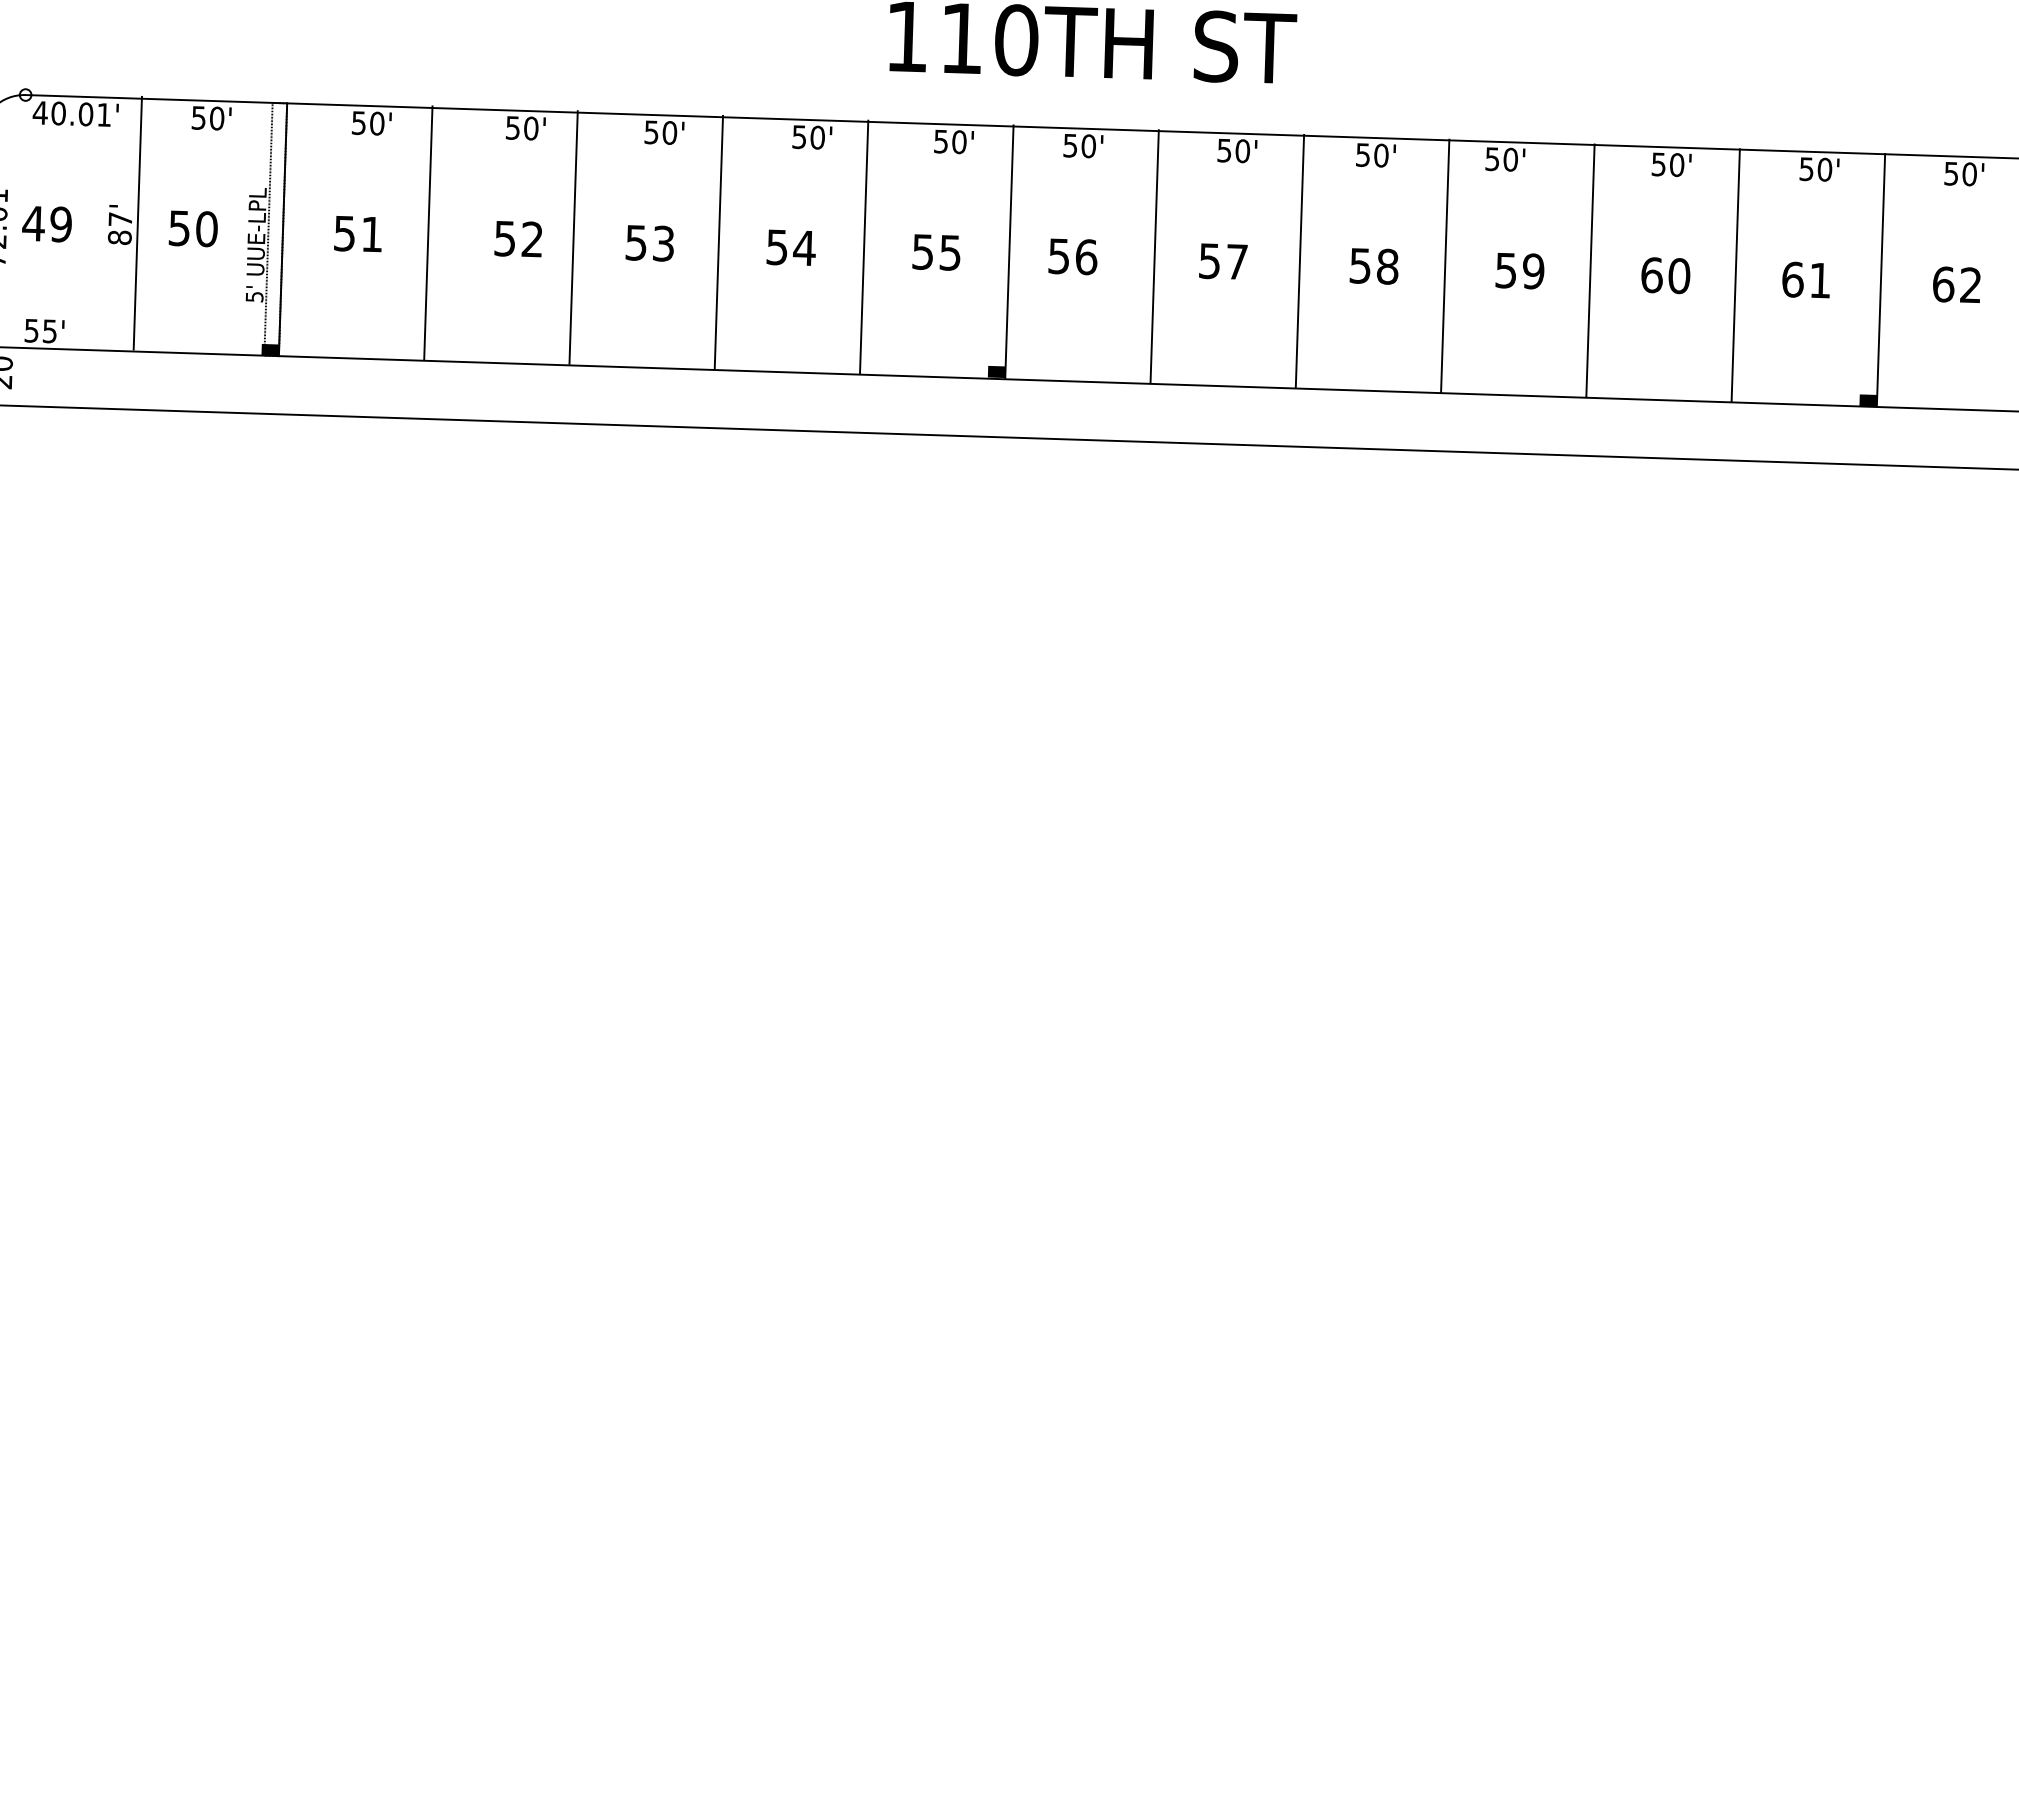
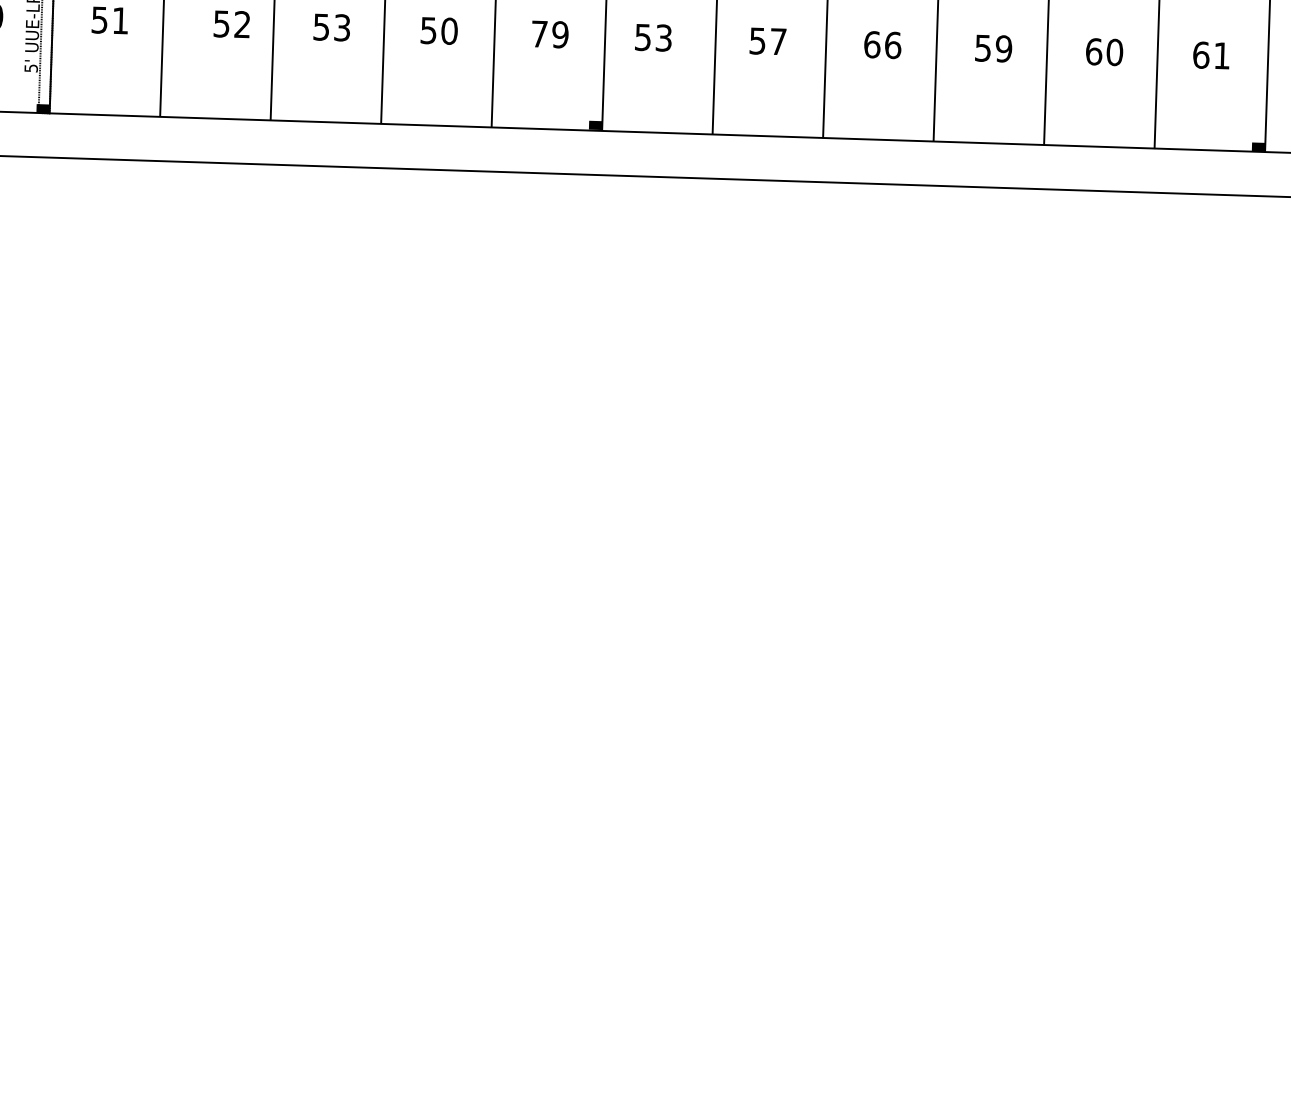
text: (803, 248) -> (448, 31), 54 -> 50
text: (936, 252) -> (549, 34), 55 -> 79
text: (1086, 257) -> (663, 38), 56 -> 53
text: (1373, 266) -> (882, 45), 58 -> 66

